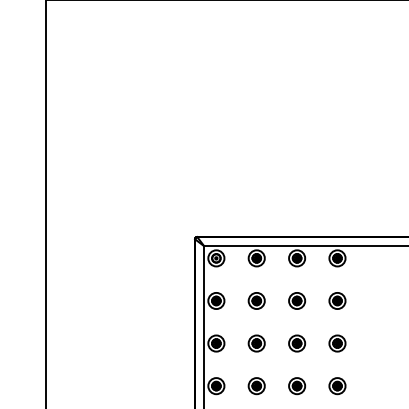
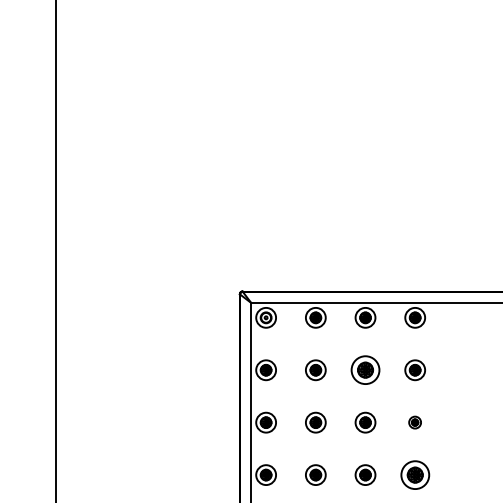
part: (297, 301) -> (365, 370), size x1.4
part: (336, 343) -> (414, 422), size x0.6
part: (336, 385) -> (414, 474), size x1.4

